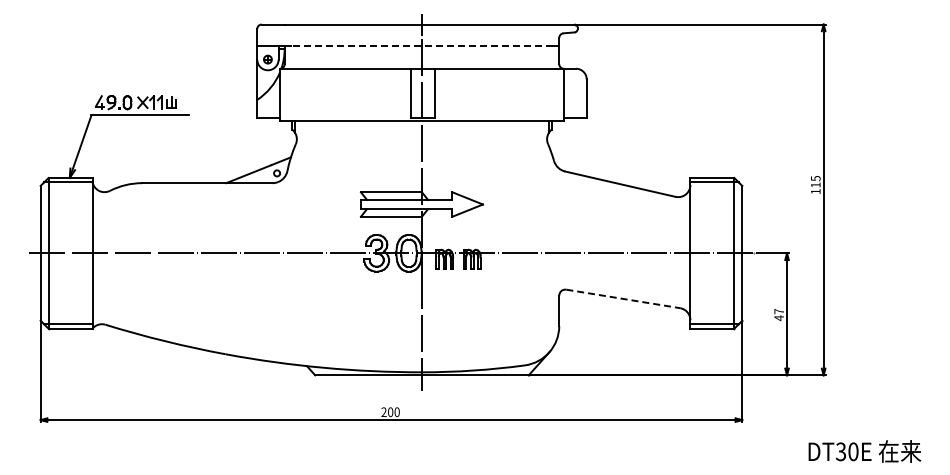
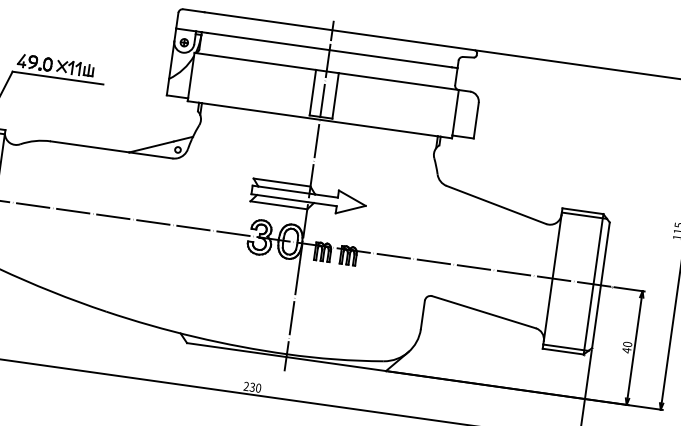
line: (421, 45) -> (329, 49), dashed -> solid
line: (623, 298) -> (484, 311), dashed -> solid
text: (779, 311) -> (627, 344), 47 -> 40
text: (390, 411) -> (252, 386), 200 -> 230

